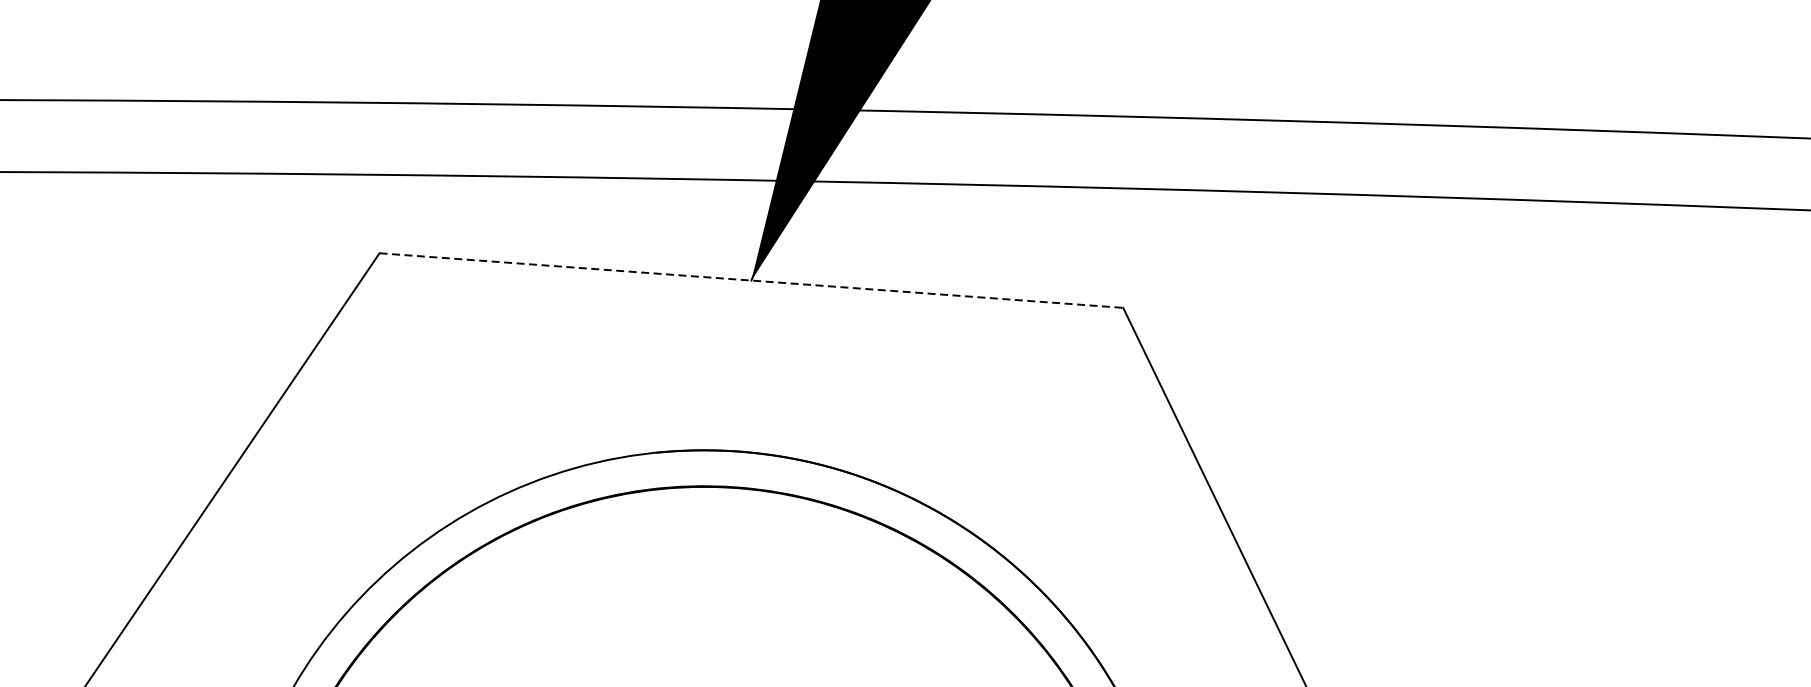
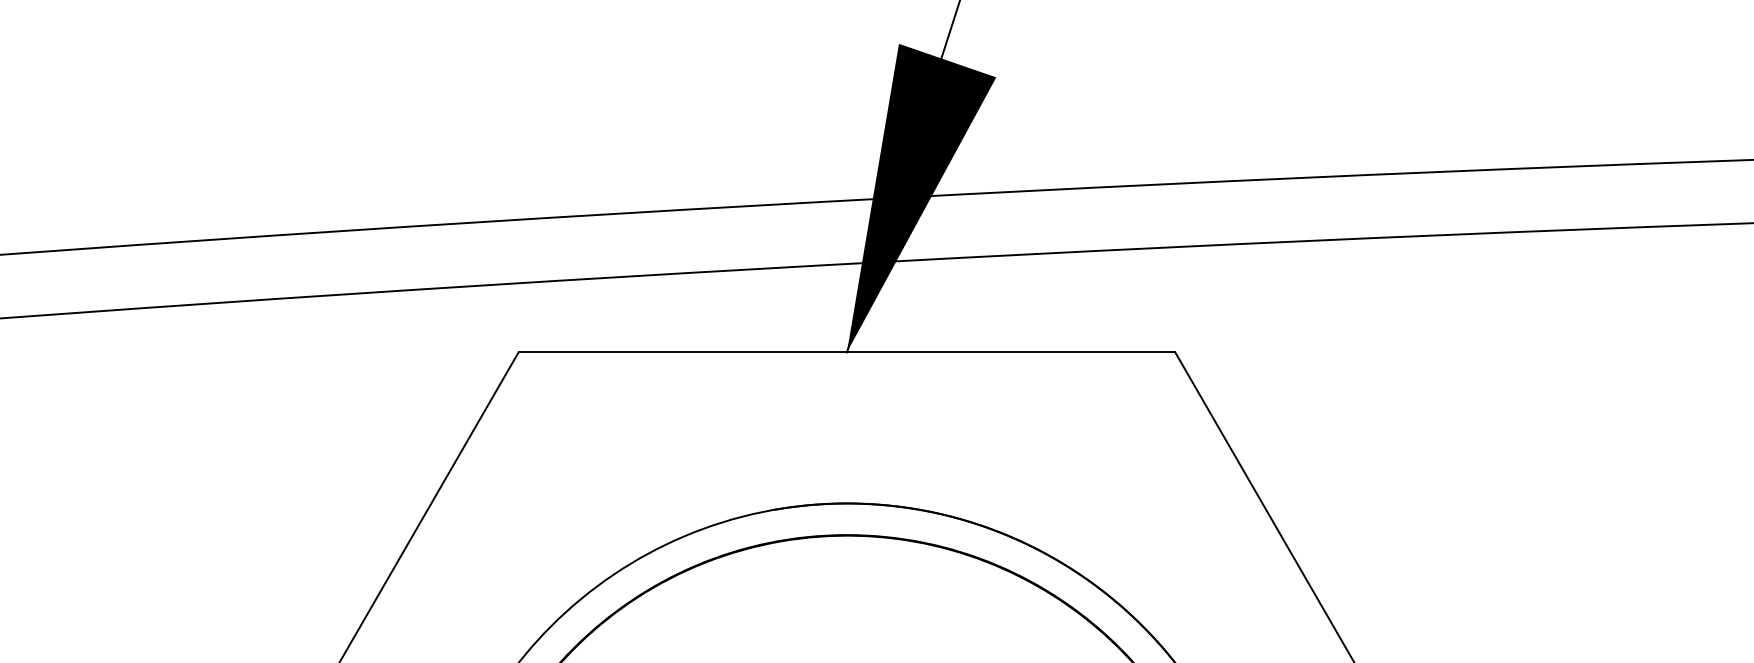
line: (752, 280) -> (847, 352), dashed -> solid

